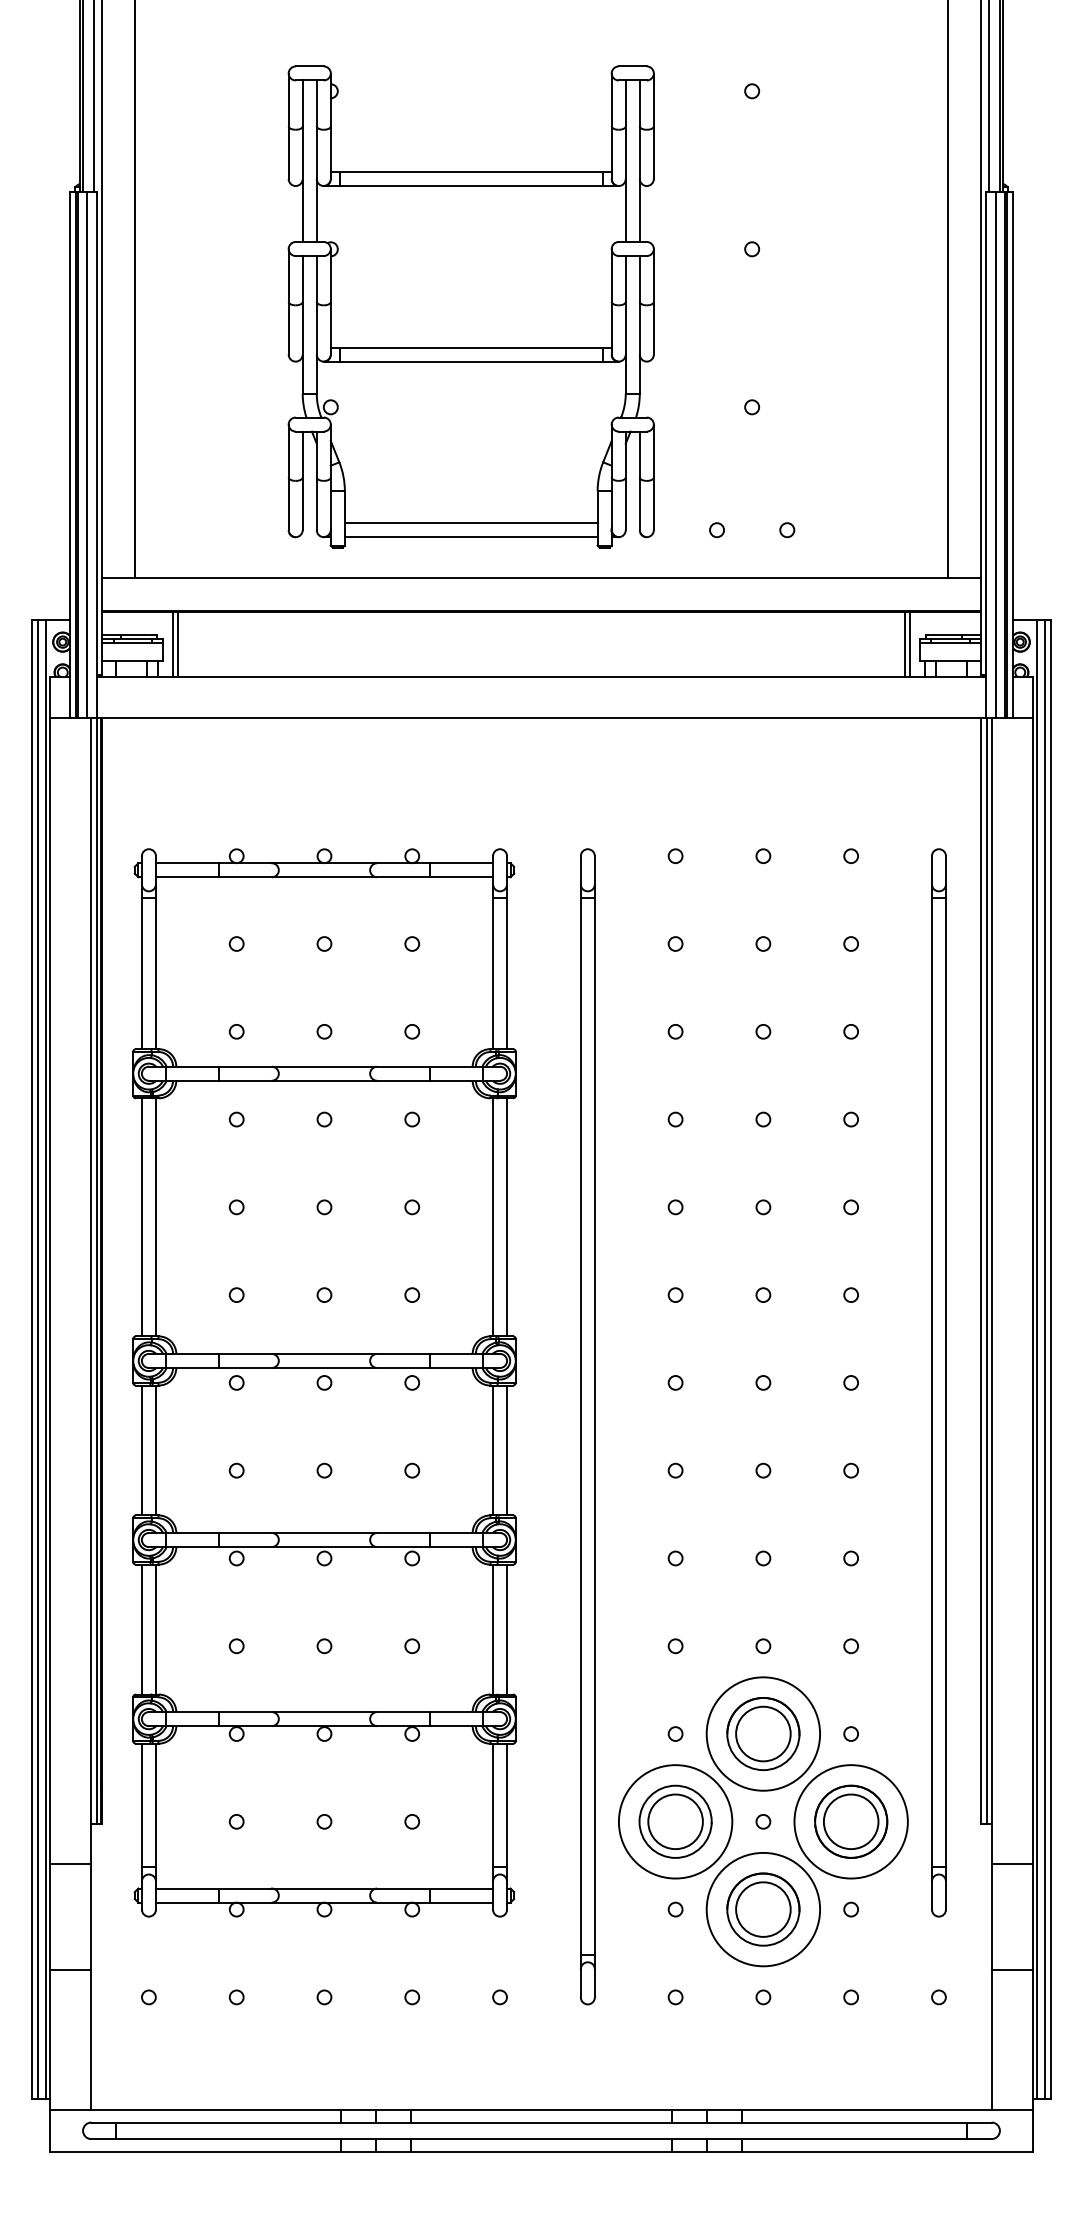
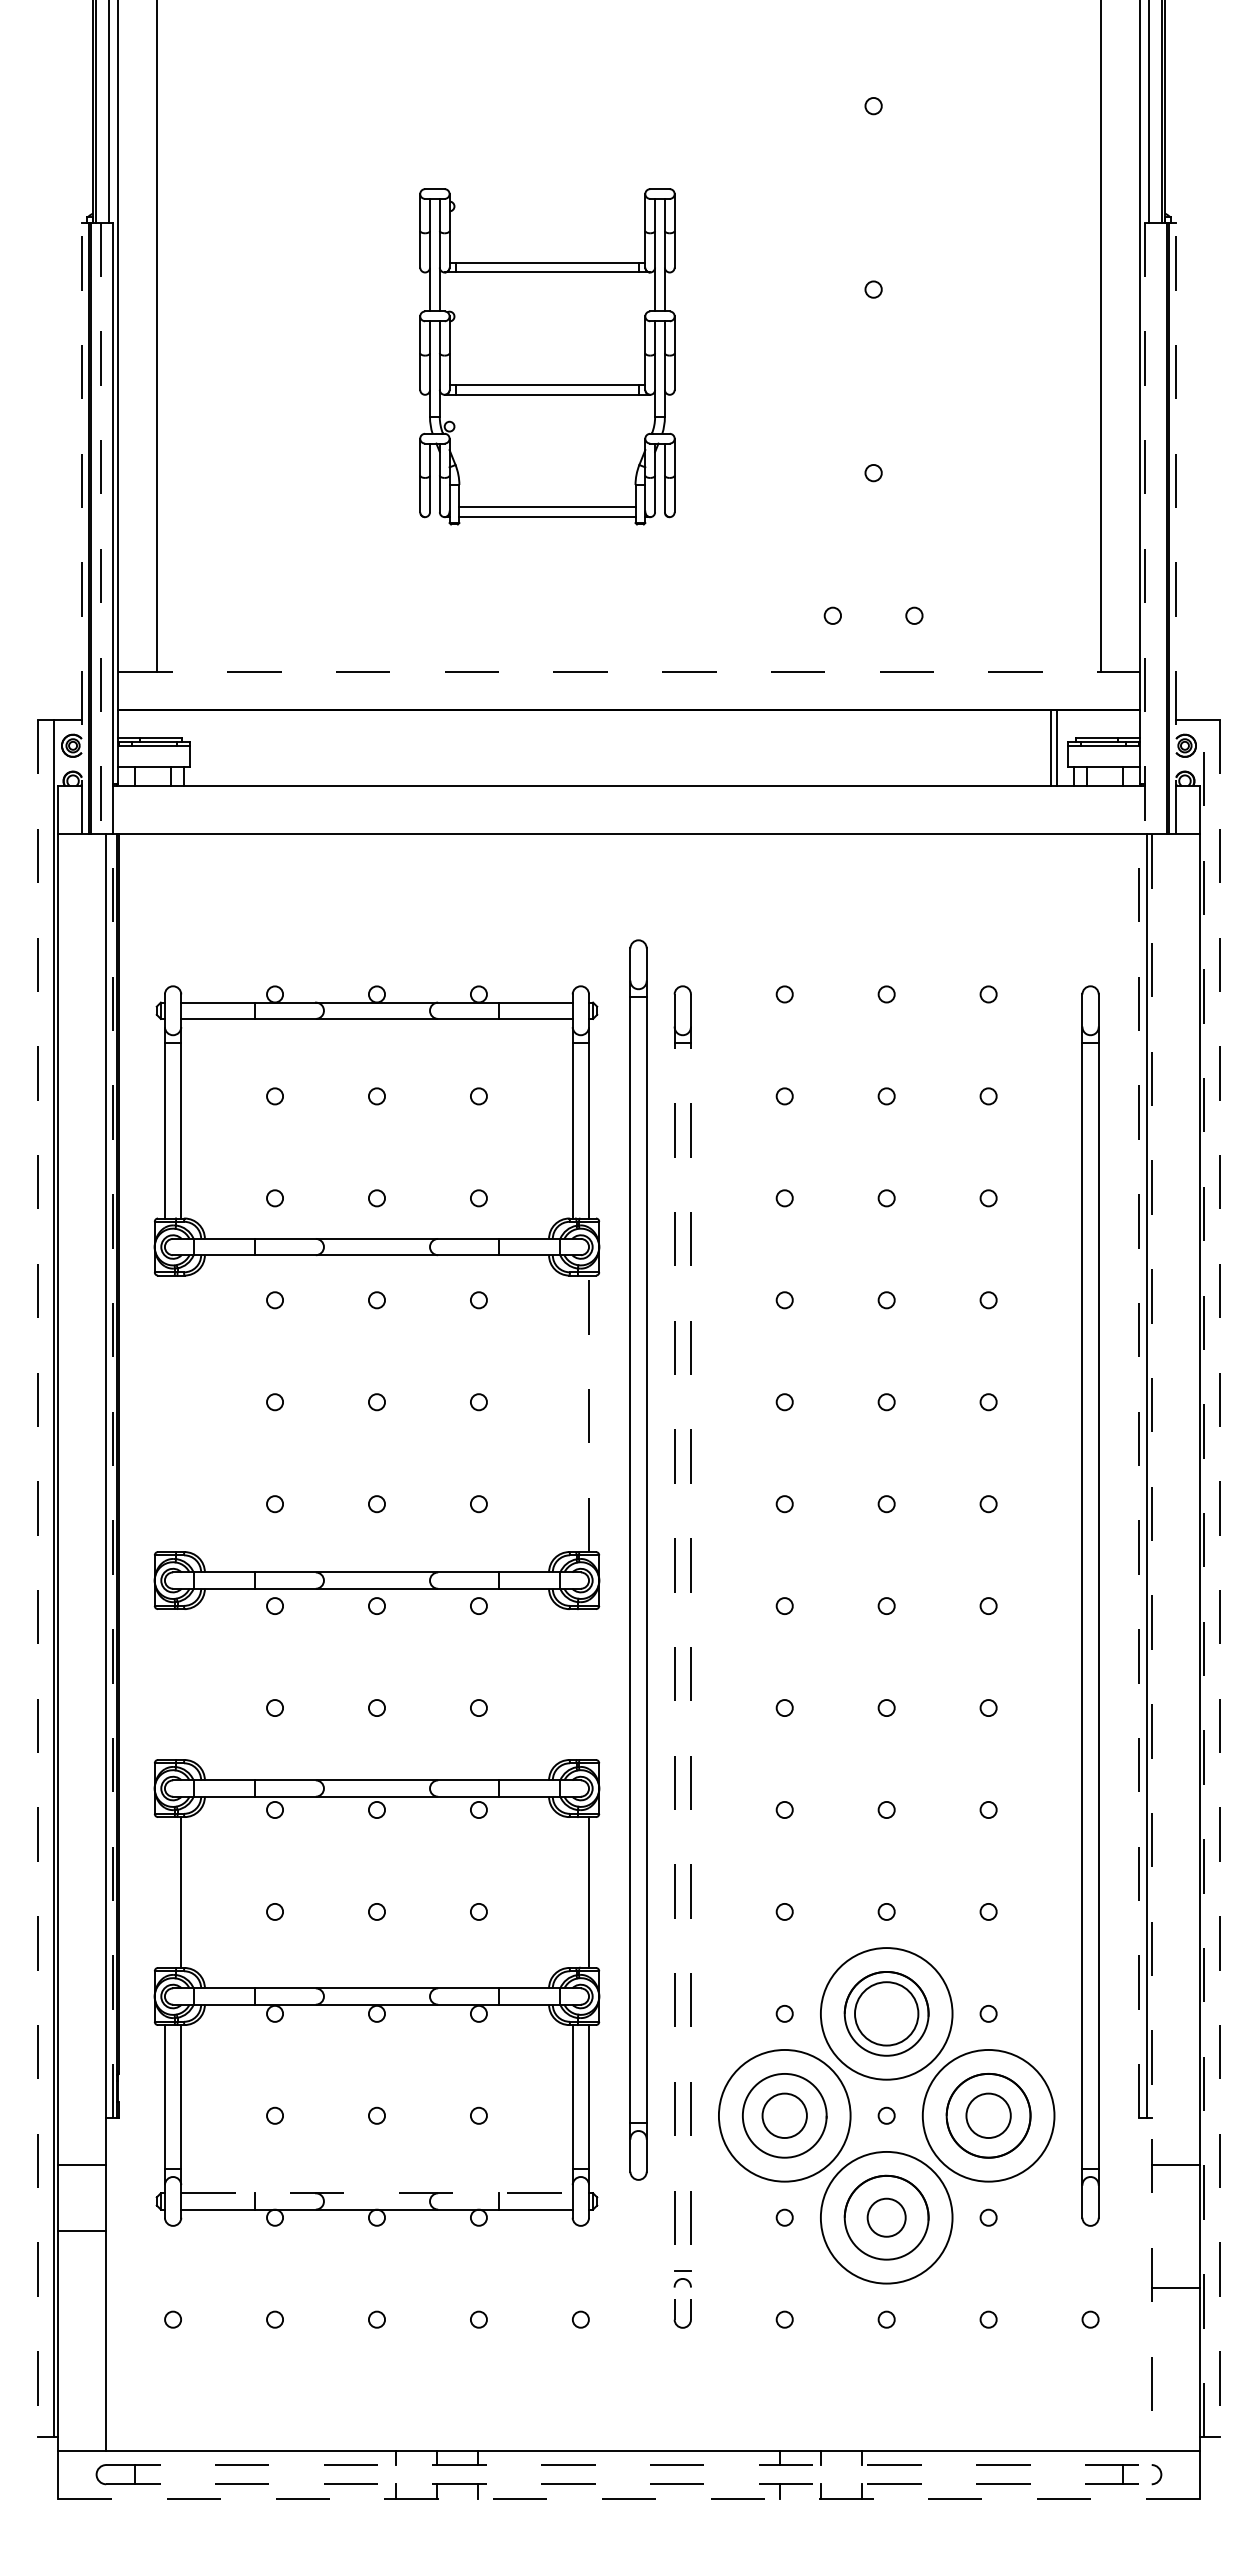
part: (471, 306) -> (547, 356), size x0.6
line: (70, 454) -> (81, 528), solid -> dashed
line: (87, 454) -> (101, 528), solid -> dashed
line: (986, 454) -> (1145, 528), solid -> dashed
line: (995, 454) -> (1156, 528), removed
line: (1012, 454) -> (1176, 528), solid -> dashed
line: (541, 578) -> (628, 671), solid -> dashed
line: (173, 644) -> (201, 748), removed
line: (177, 644) -> (206, 748), removed
line: (141, 1217) -> (164, 1413), removed
line: (156, 1217) -> (181, 1413), removed
line: (492, 1217) -> (572, 1413), removed
line: (507, 1217) -> (589, 1413), solid -> dashed
line: (96, 1270) -> (112, 1475), solid -> dashed
line: (981, 1270) -> (1139, 1475), solid -> dashed
part: (549, 1342) -> (638, 1559), added
line: (32, 1359) -> (37, 1578), solid -> dashed
line: (38, 1359) -> (44, 1578), removed
line: (1037, 1359) -> (1204, 1578), solid -> dashed
line: (1044, 1359) -> (1213, 1578), removed
line: (1050, 1359) -> (1220, 1578), solid -> dashed
line: (991, 1414) -> (1151, 1642), solid -> dashed
line: (580, 1427) -> (674, 1657), solid -> dashed
line: (594, 1427) -> (690, 1657), solid -> dashed
line: (141, 1450) -> (164, 1684), removed
line: (156, 1450) -> (181, 1684), removed
line: (492, 1450) -> (572, 1684), removed
line: (507, 1450) -> (589, 1684), removed
line: (141, 1629) -> (164, 1892), removed
line: (492, 1629) -> (572, 1892), removed
circle: (675, 1821) -> (784, 2115), size x0.7
circle: (851, 1821) -> (988, 2115), size x0.7
line: (324, 1888) -> (376, 2193), solid -> dashed
circle: (763, 1909) -> (886, 2217), size x0.6
line: (70, 1969) -> (82, 2230), moved
line: (541, 2122) -> (628, 2465), solid -> dashed
line: (541, 2139) -> (628, 2484), solid -> dashed
line: (541, 2151) -> (628, 2498), solid -> dashed

